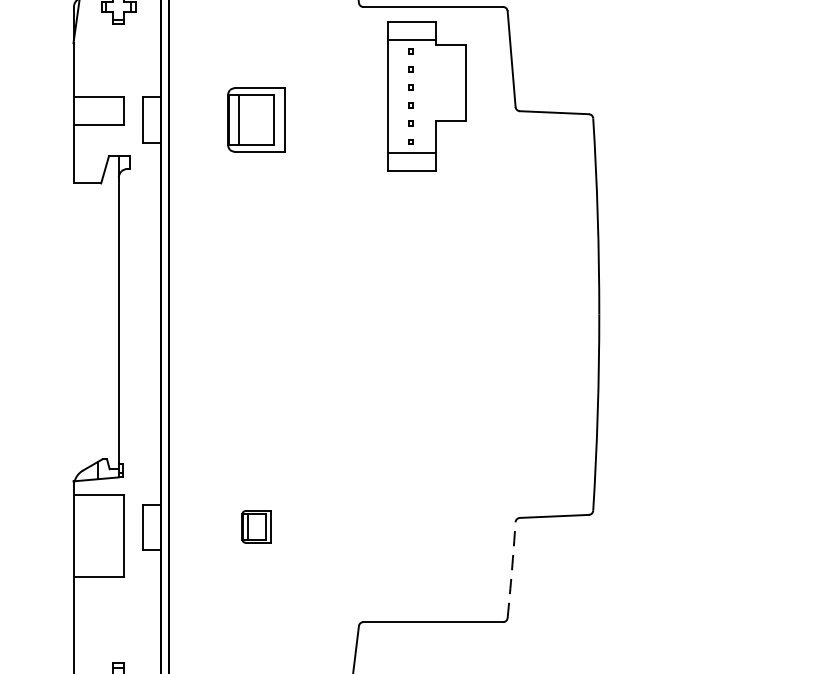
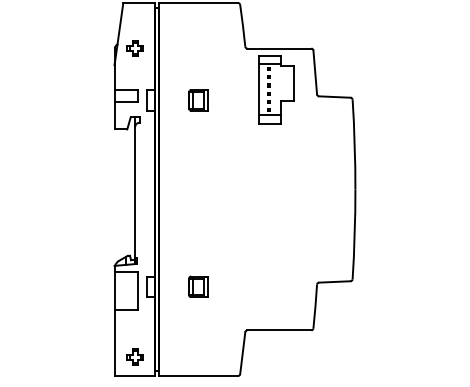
part: (256, 120) -> (198, 100), size x0.71
part: (256, 526) -> (198, 286), size x1.43
arc: (512, 570) -> (315, 306), dashed -> solid

